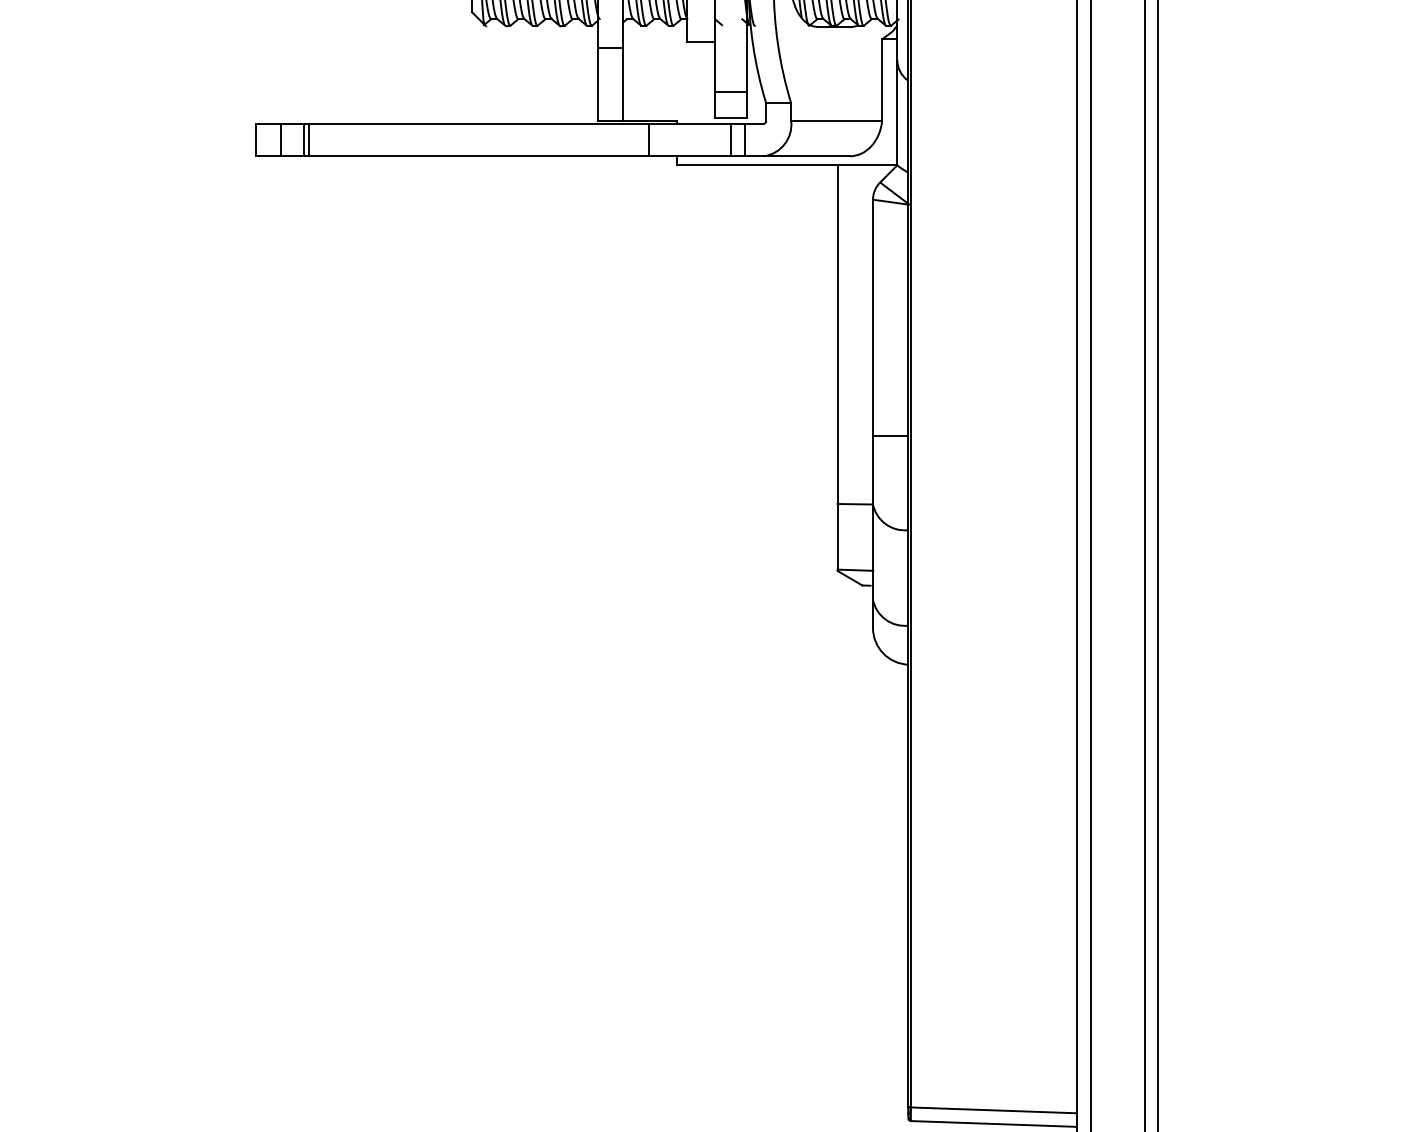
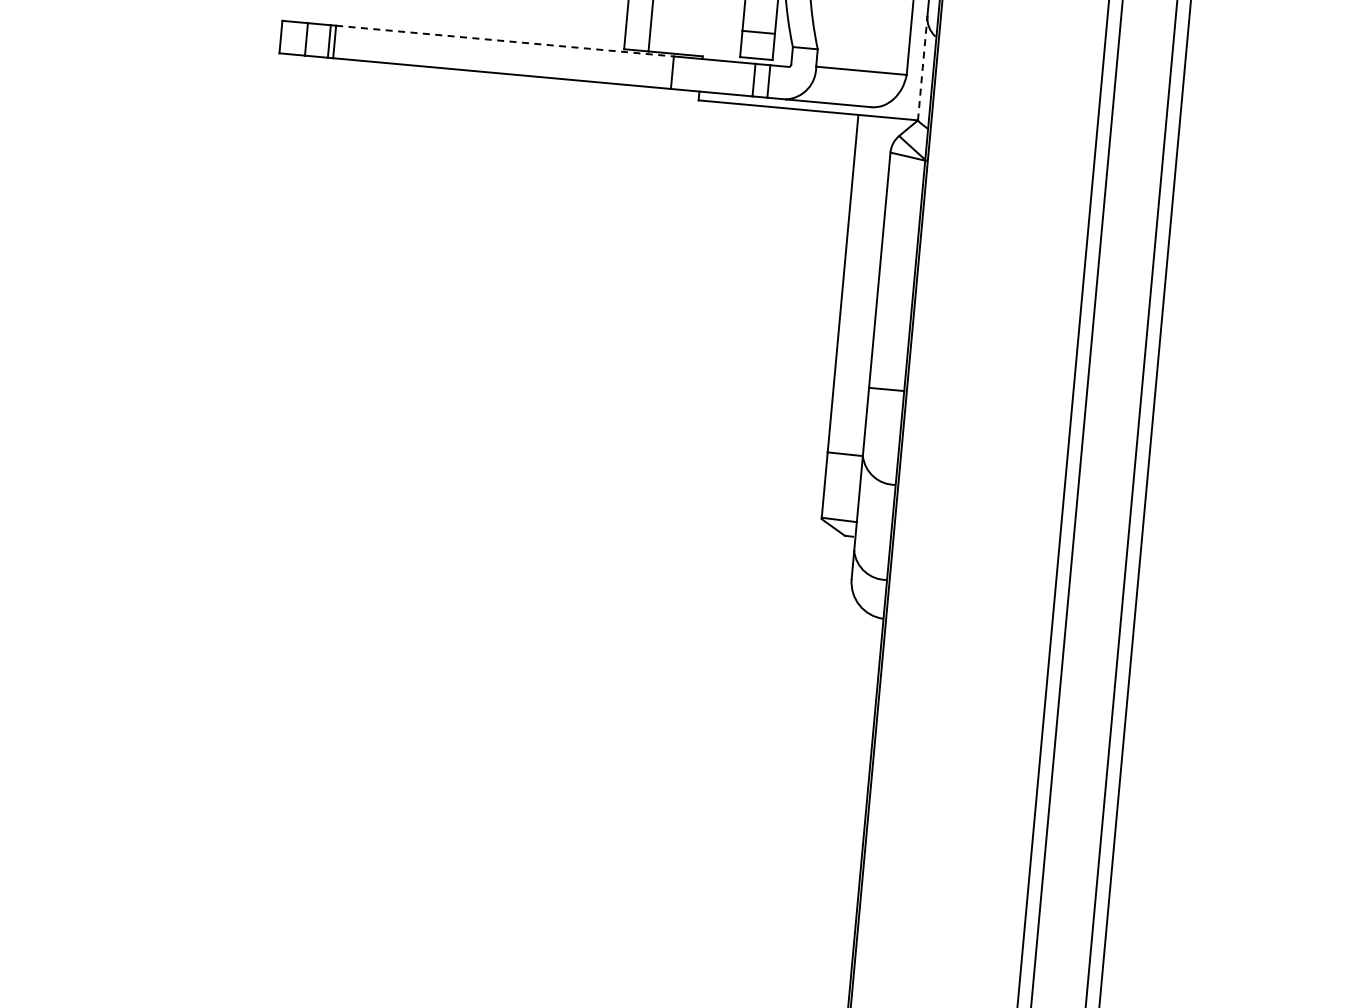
line: (897, 112) -> (922, 67), solid -> dashed
line: (479, 123) -> (505, 40), solid -> dashed

